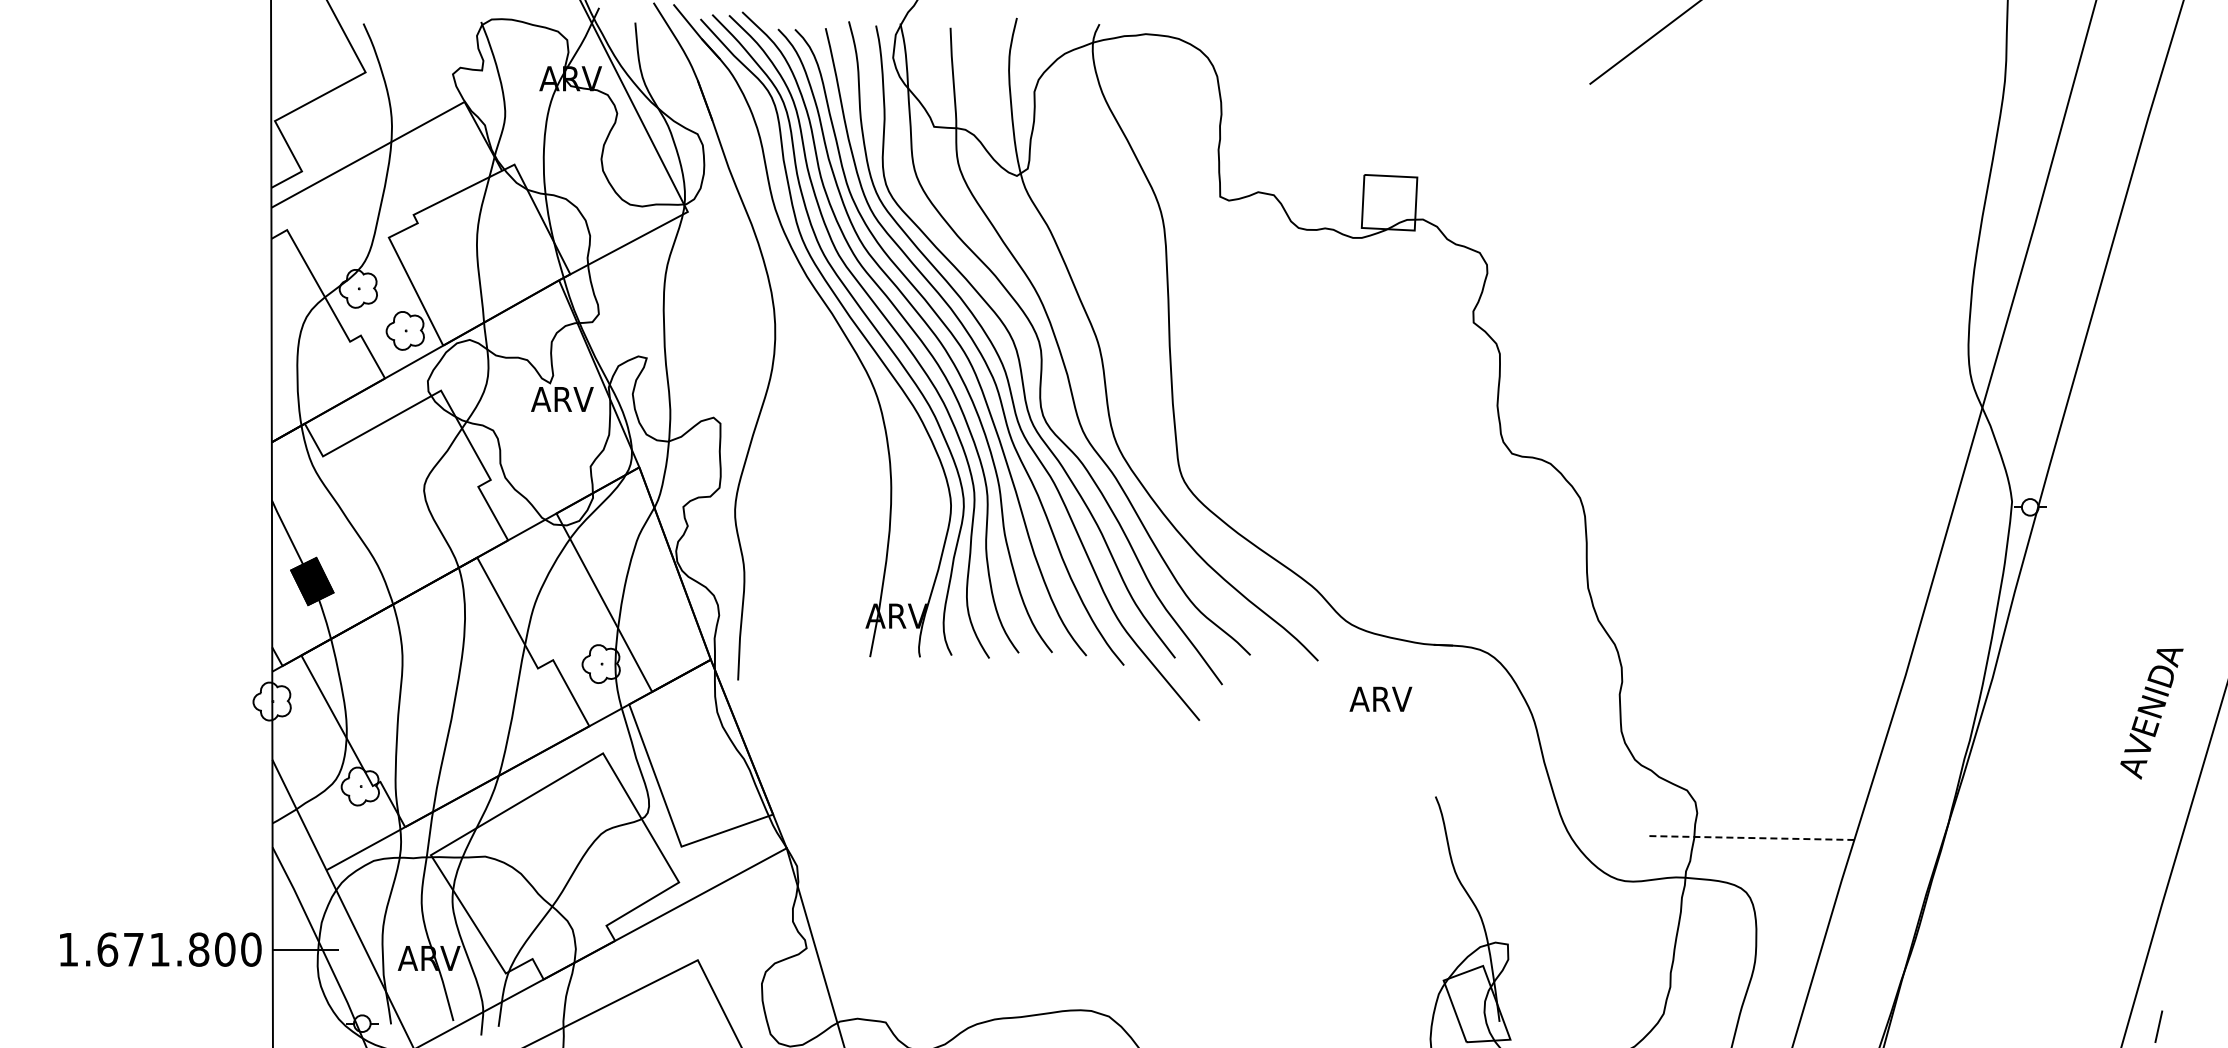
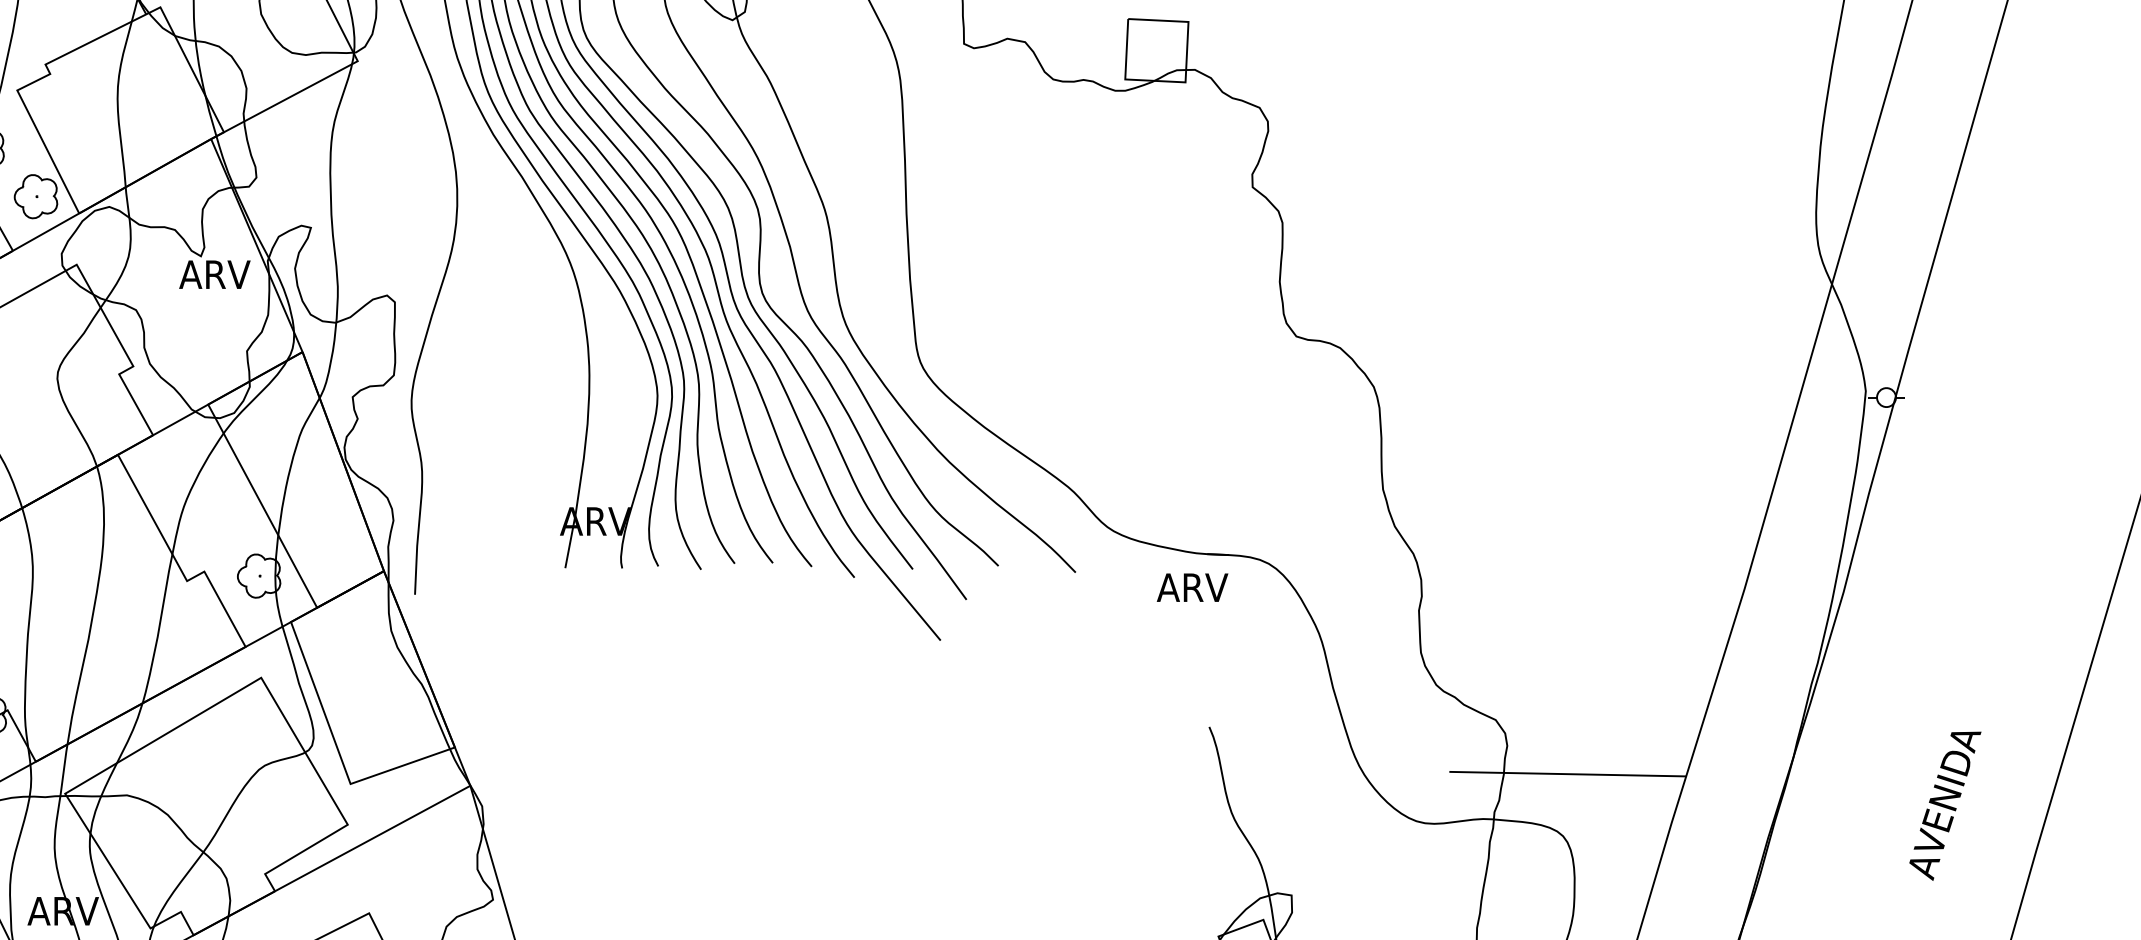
text: (1380, 698) -> (1192, 586), moved
text: (2151, 713) -> (1944, 805), moved
line: (1749, 838) -> (1566, 774), dashed -> solid

